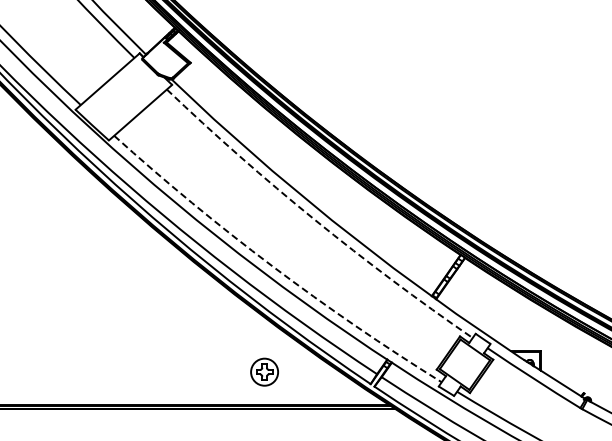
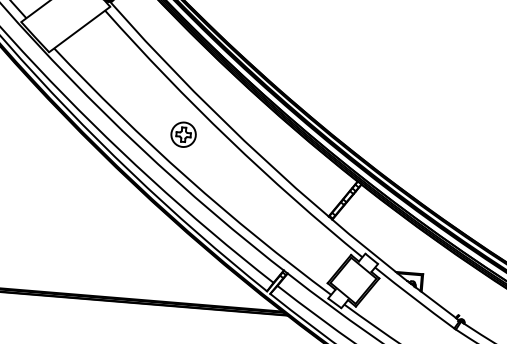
arc: (314, 219) -> (228, 138), dashed -> solid
arc: (272, 266) -> (187, 177), dashed -> solid
part: (264, 371) -> (183, 134), moved

